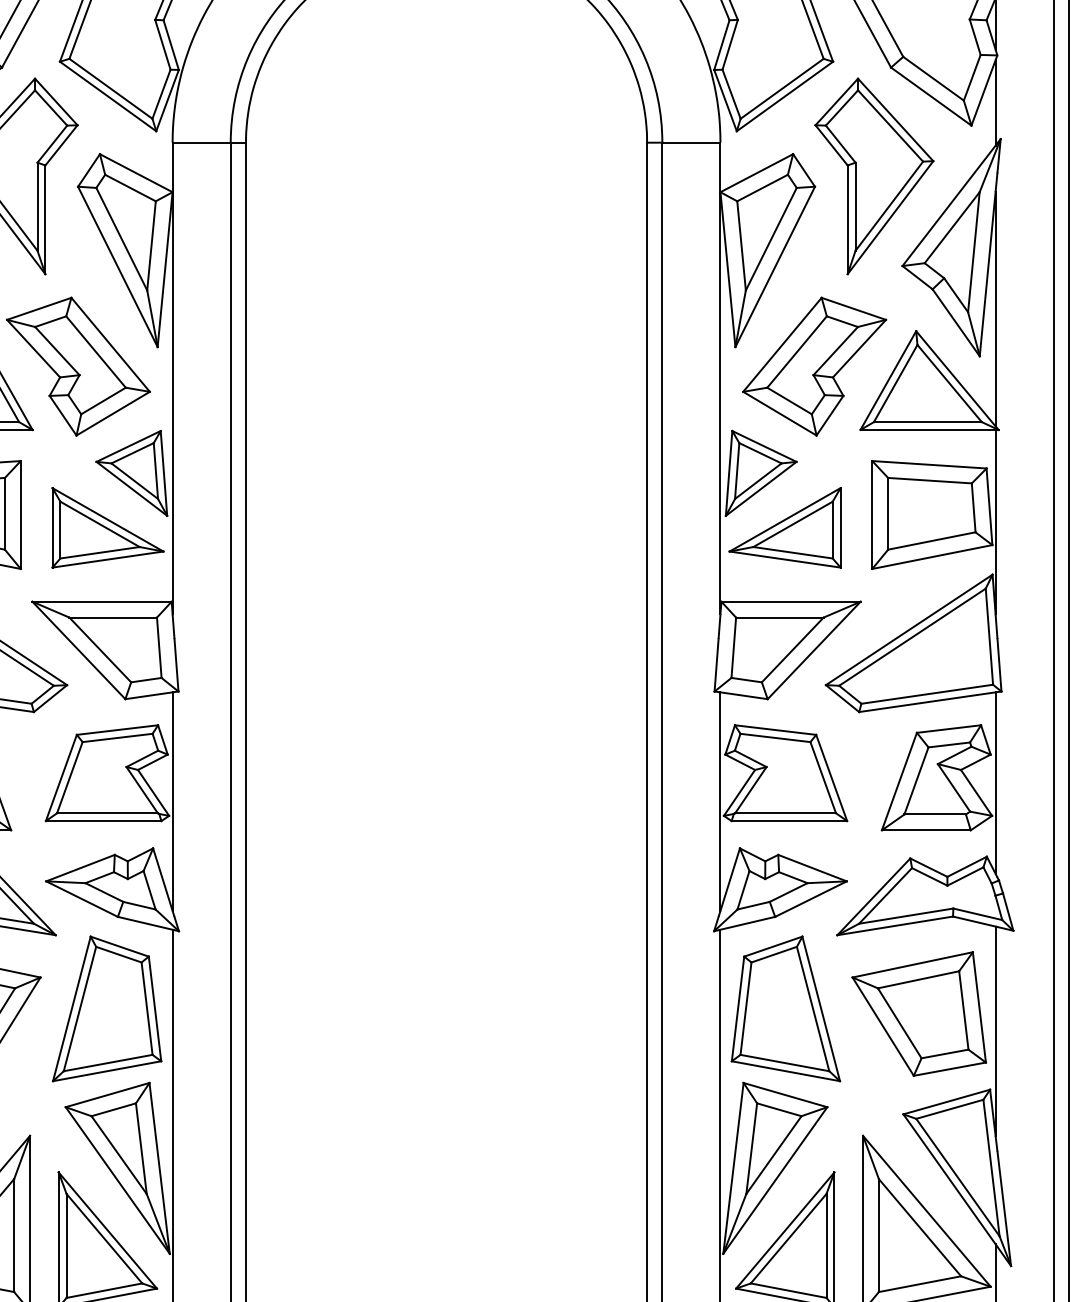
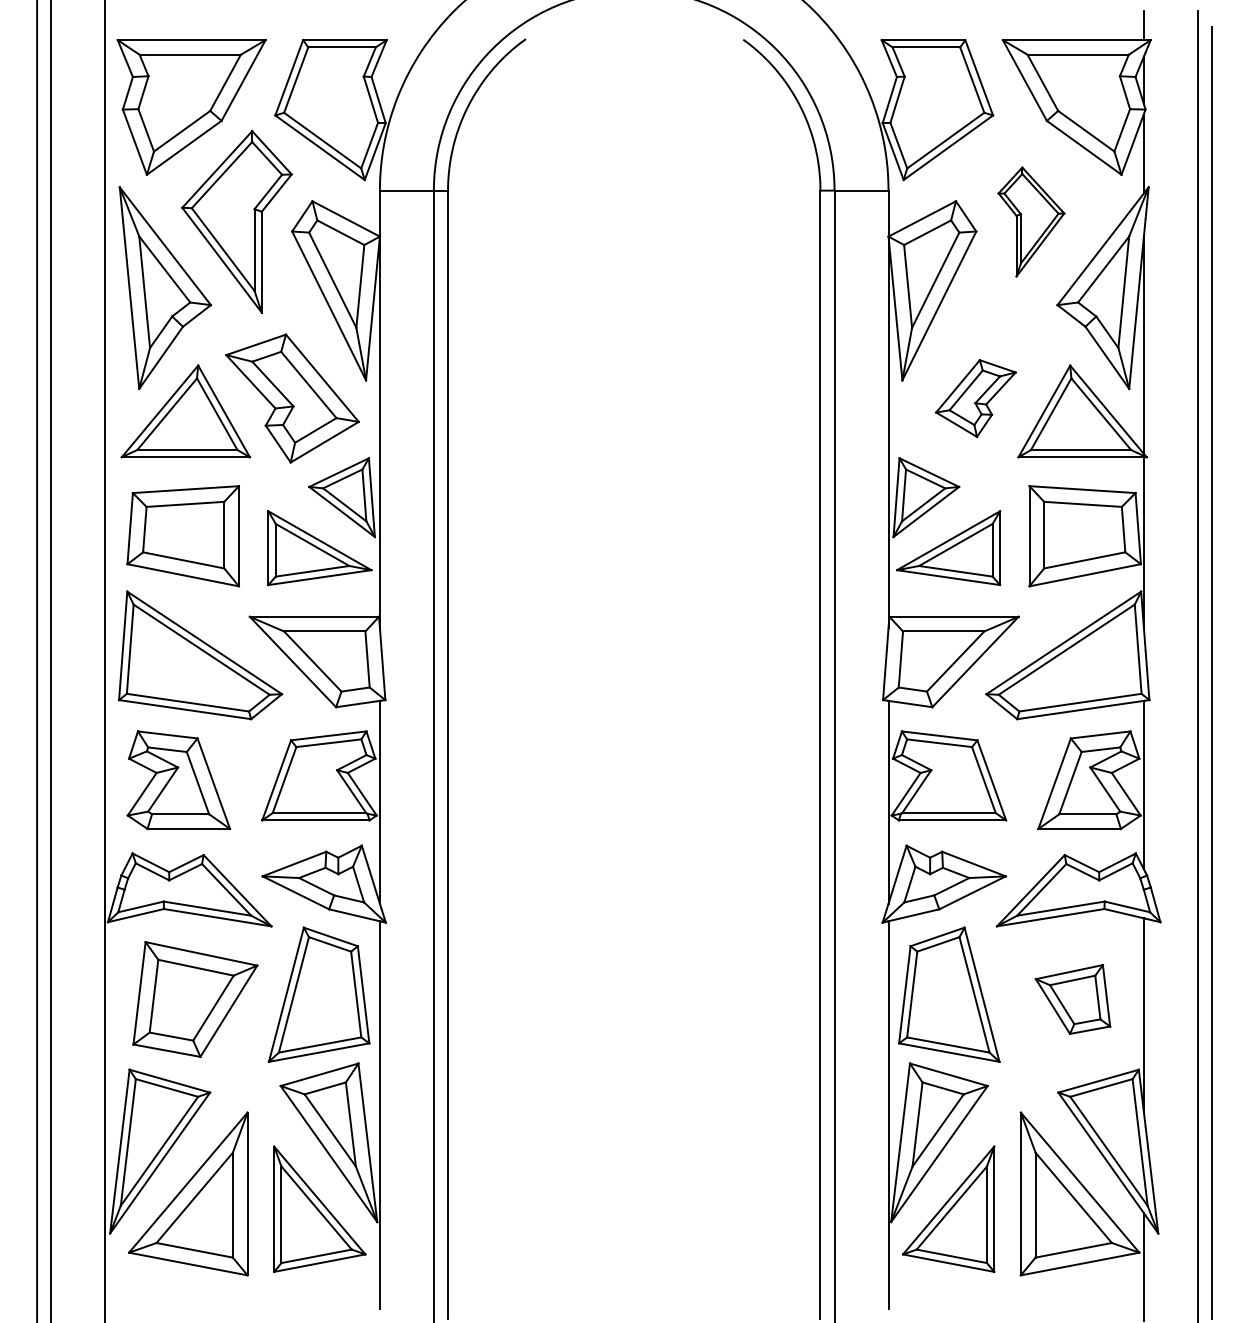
part: (874, 175) -> (1031, 221), size x0.6
part: (814, 366) -> (975, 398), size x0.6
part: (918, 1014) -> (1072, 999), size x0.6

